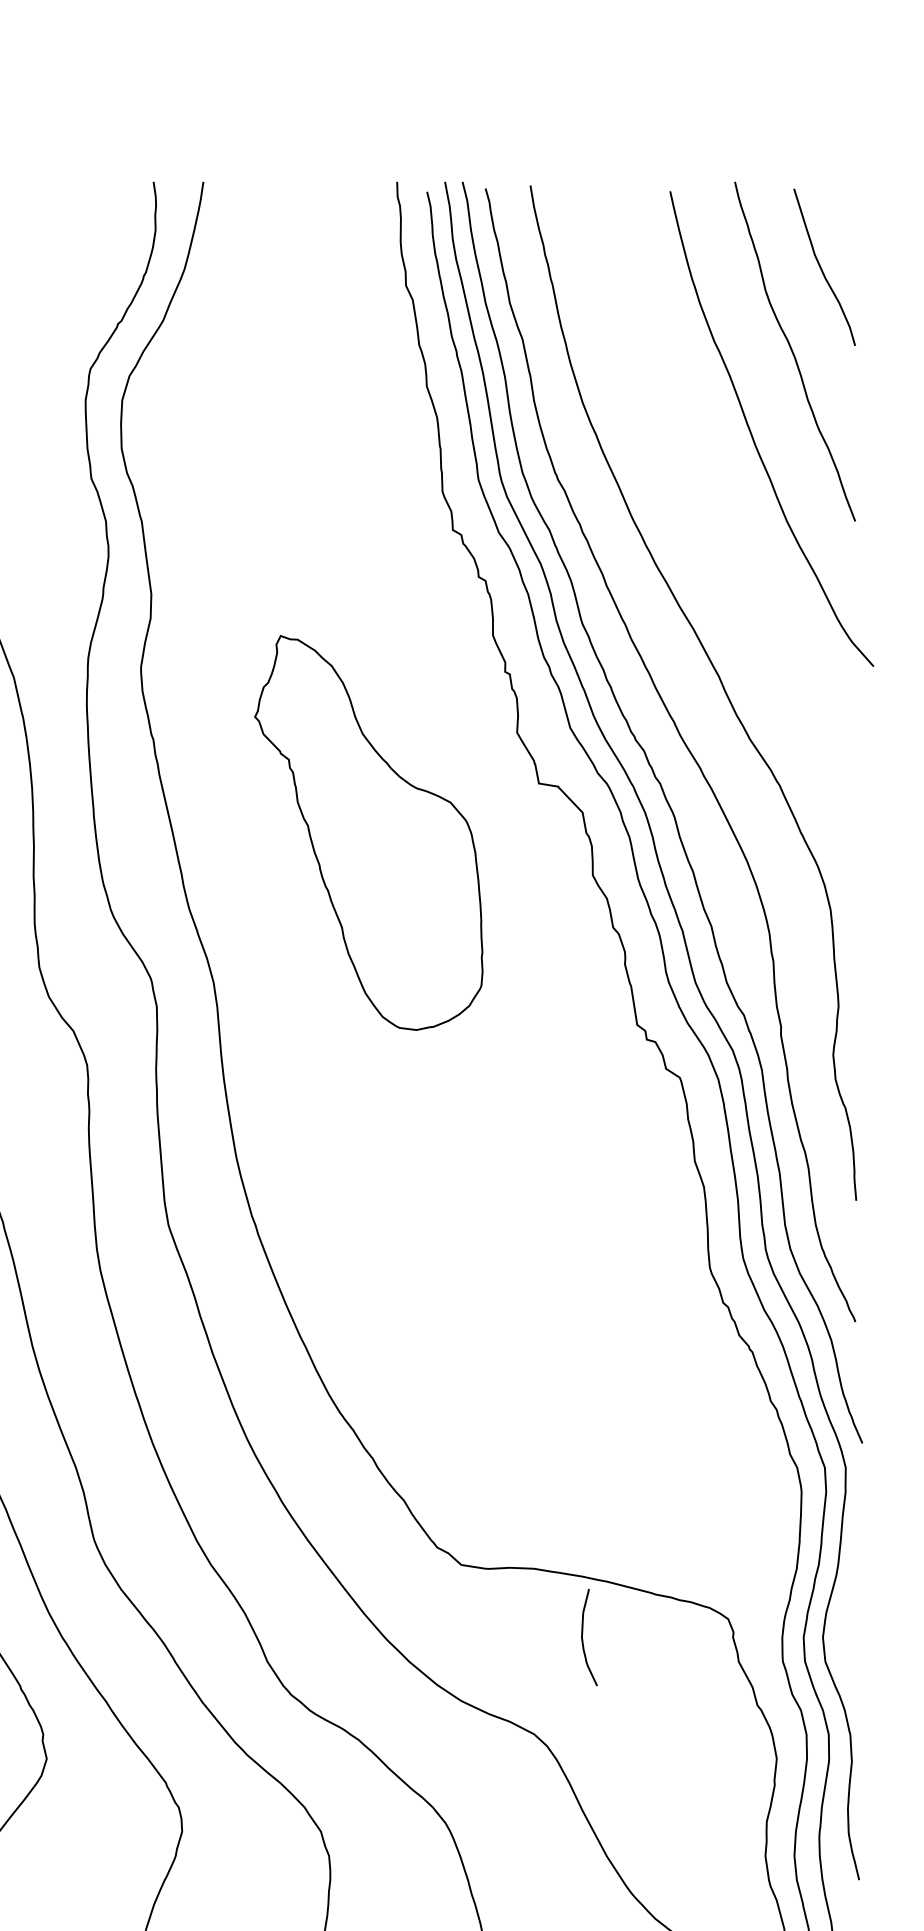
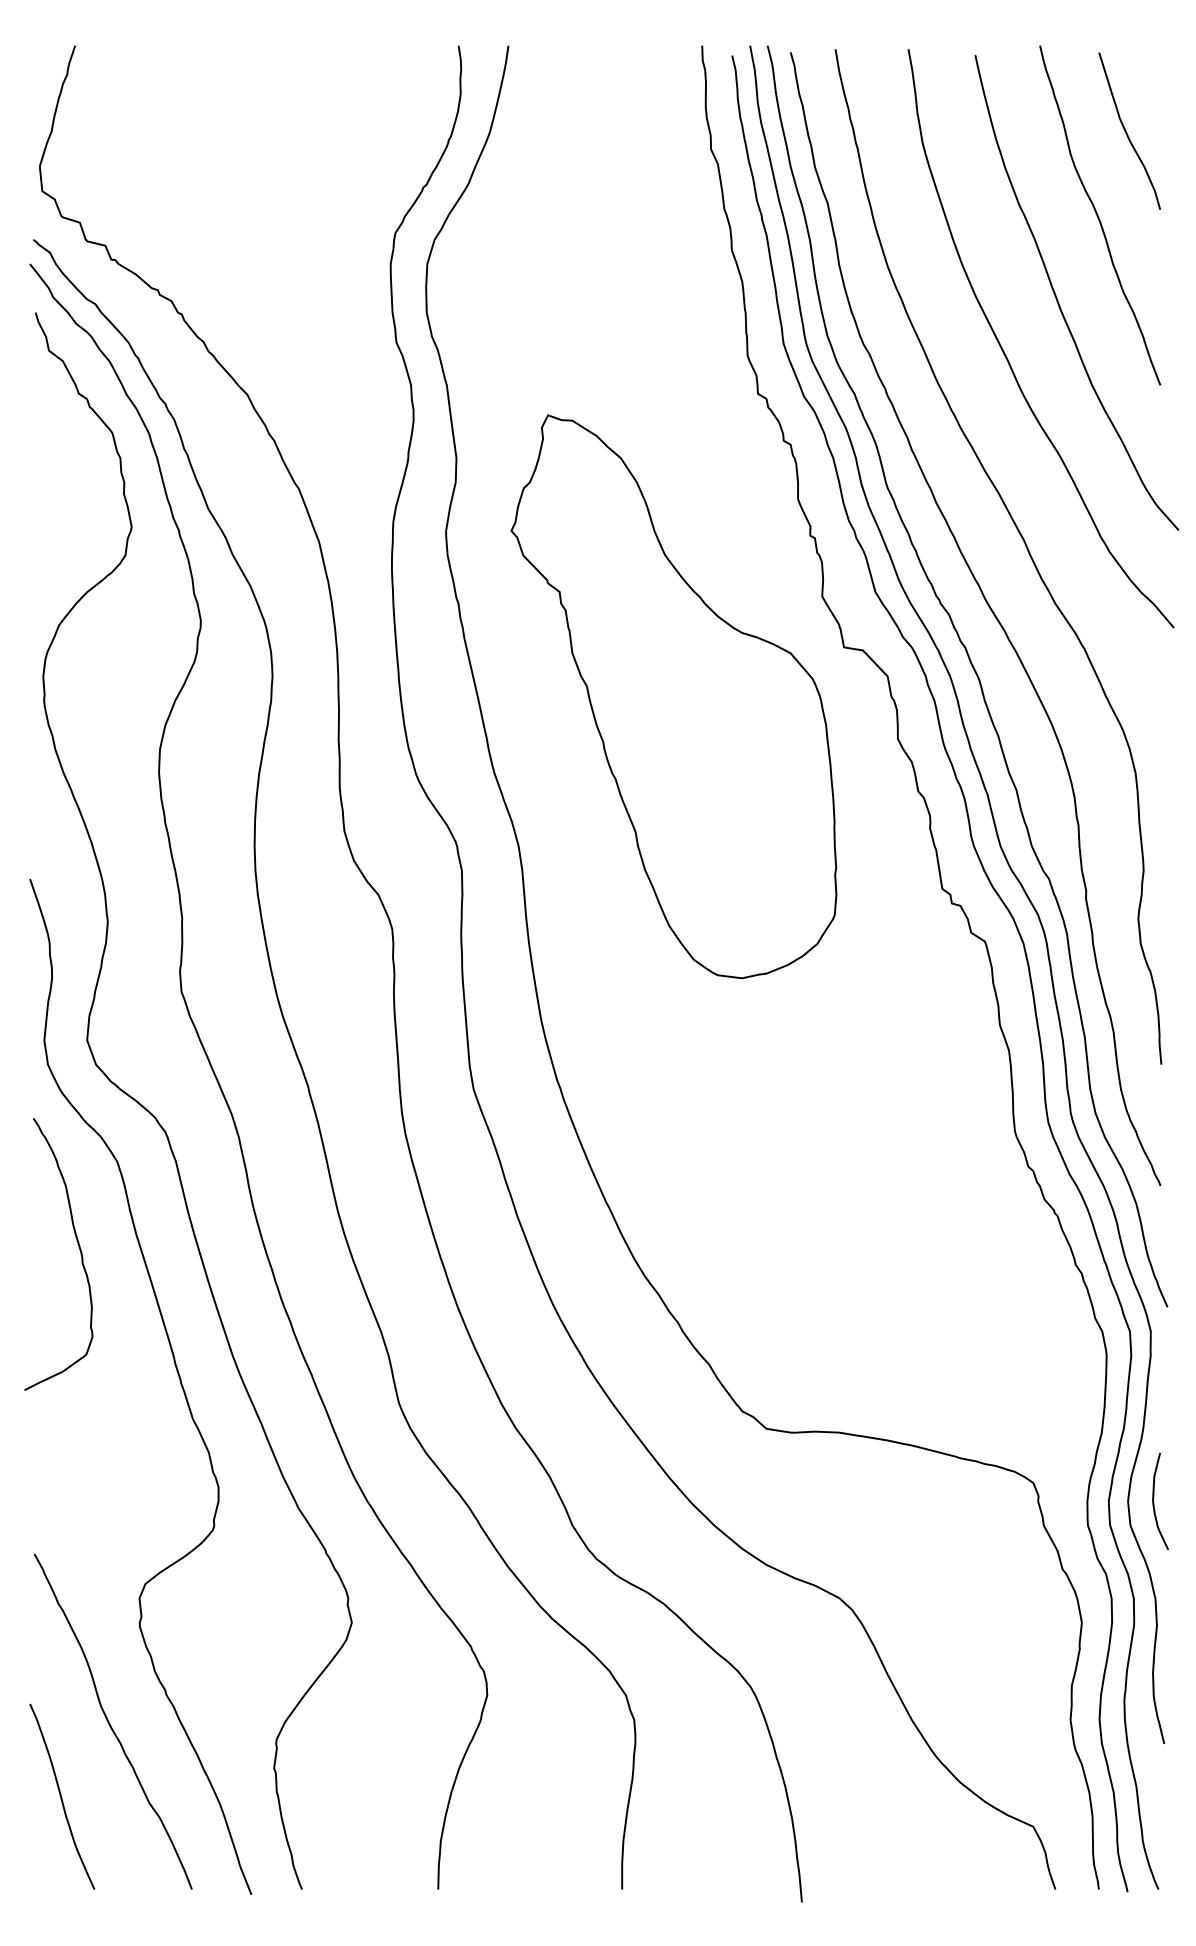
curve: (701, 491) -> (1006, 355), added
part: (368, 832) -> (673, 696), size x1.43
curve: (583, 1638) -> (1154, 1502), moved

